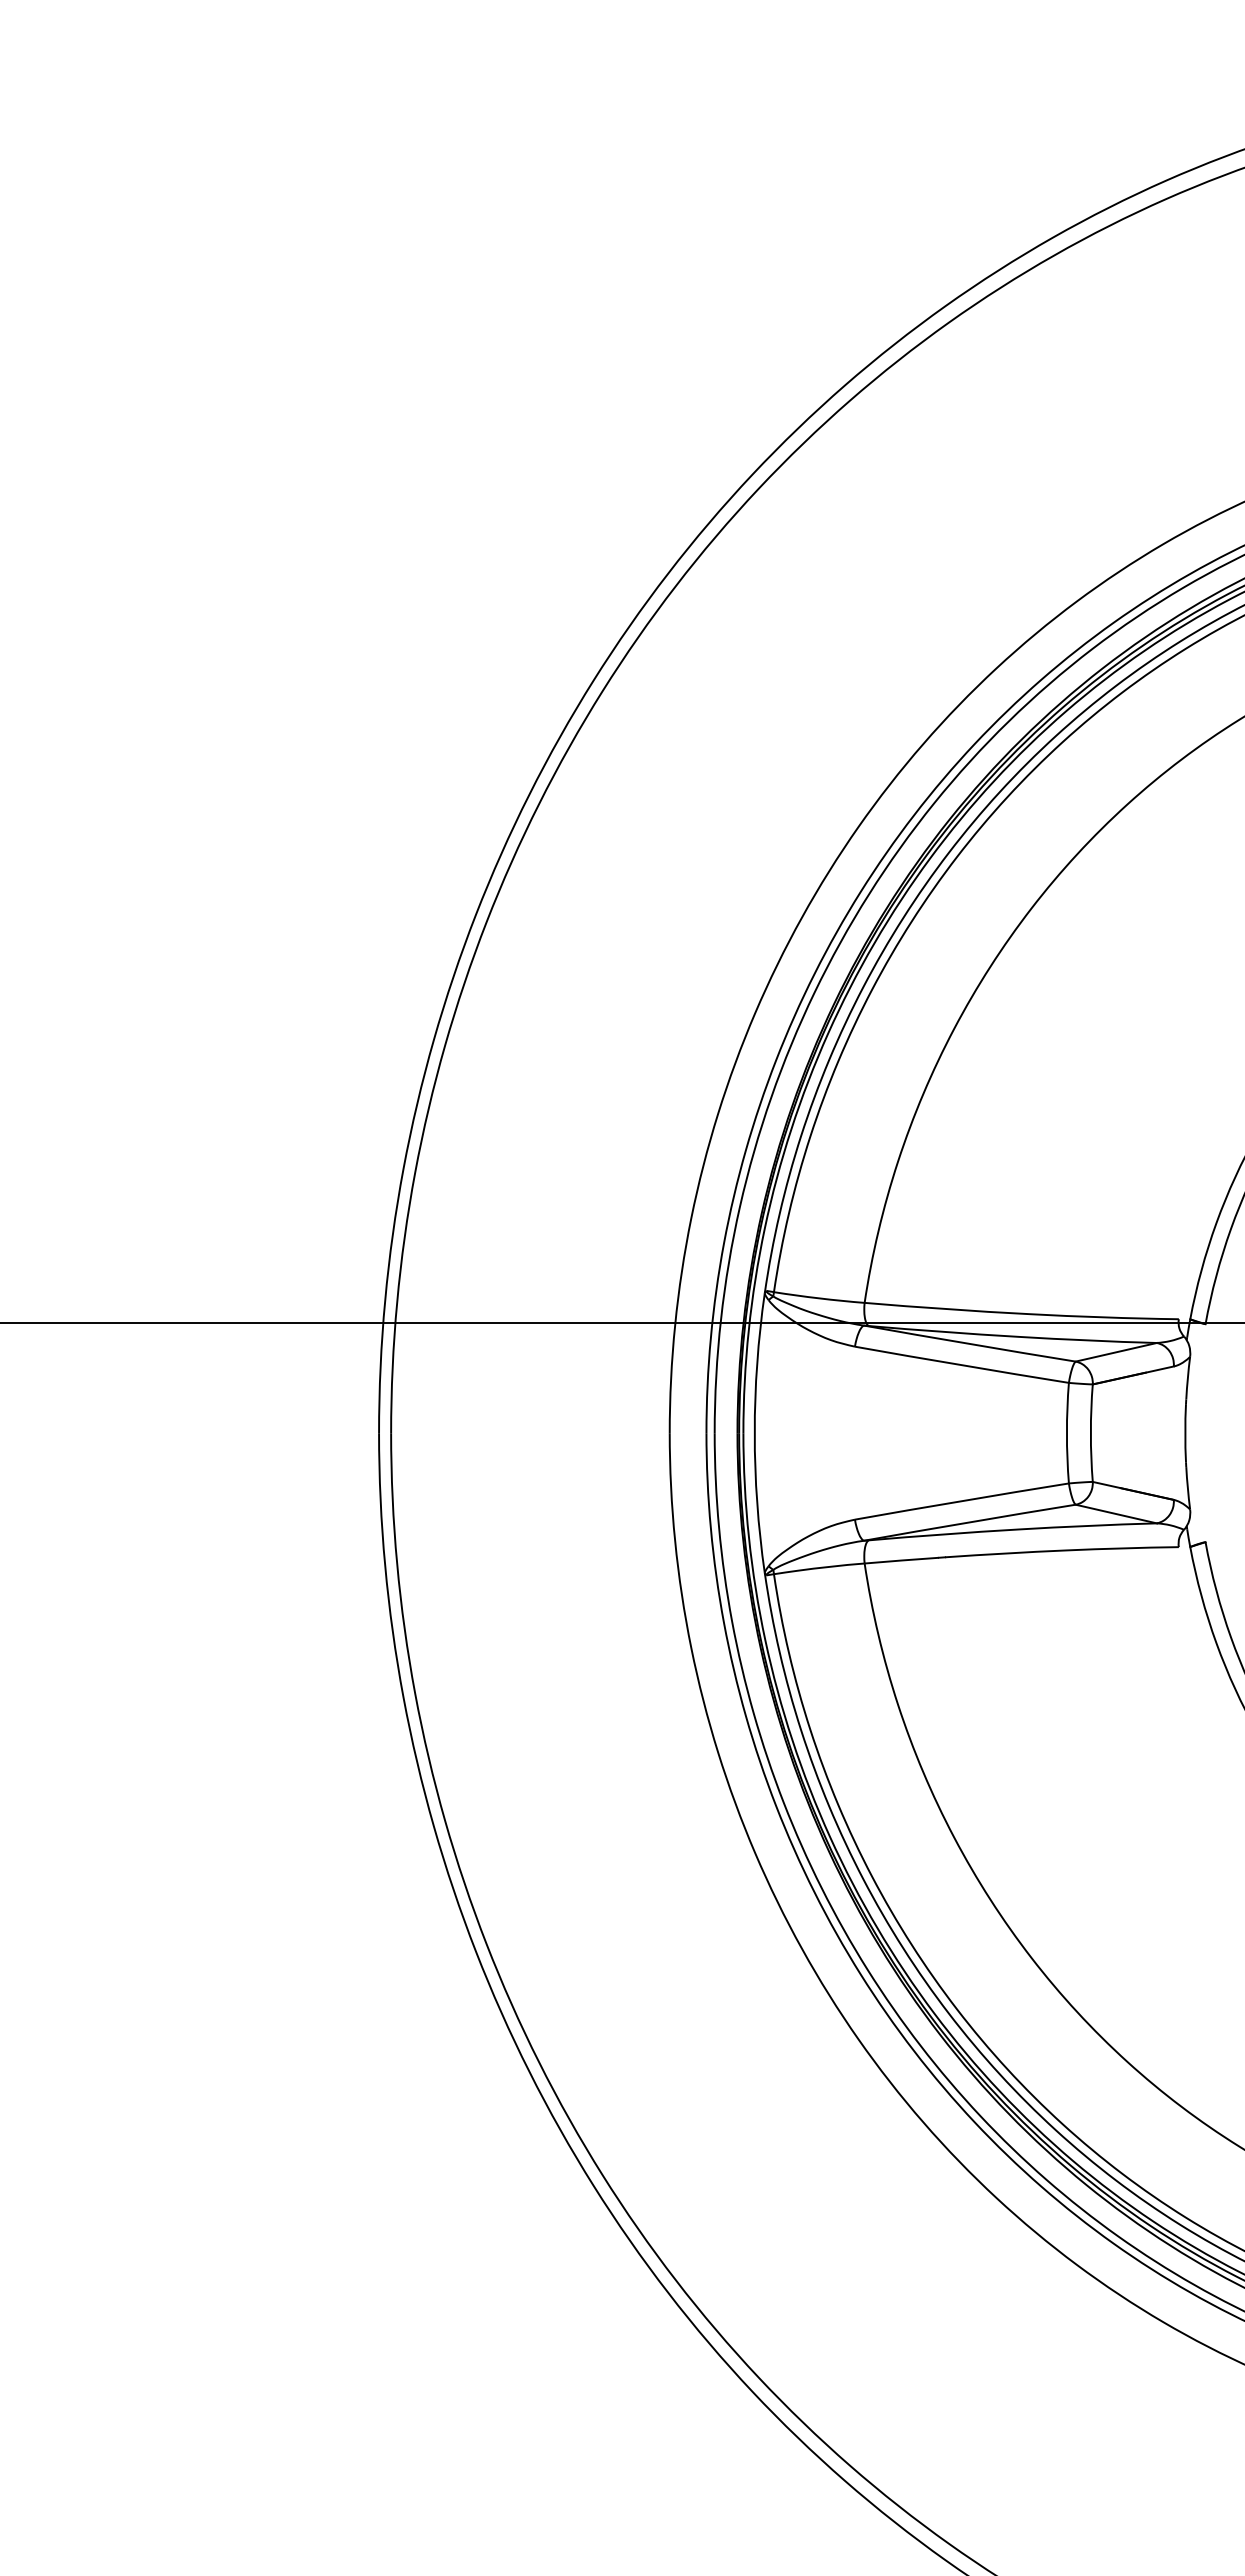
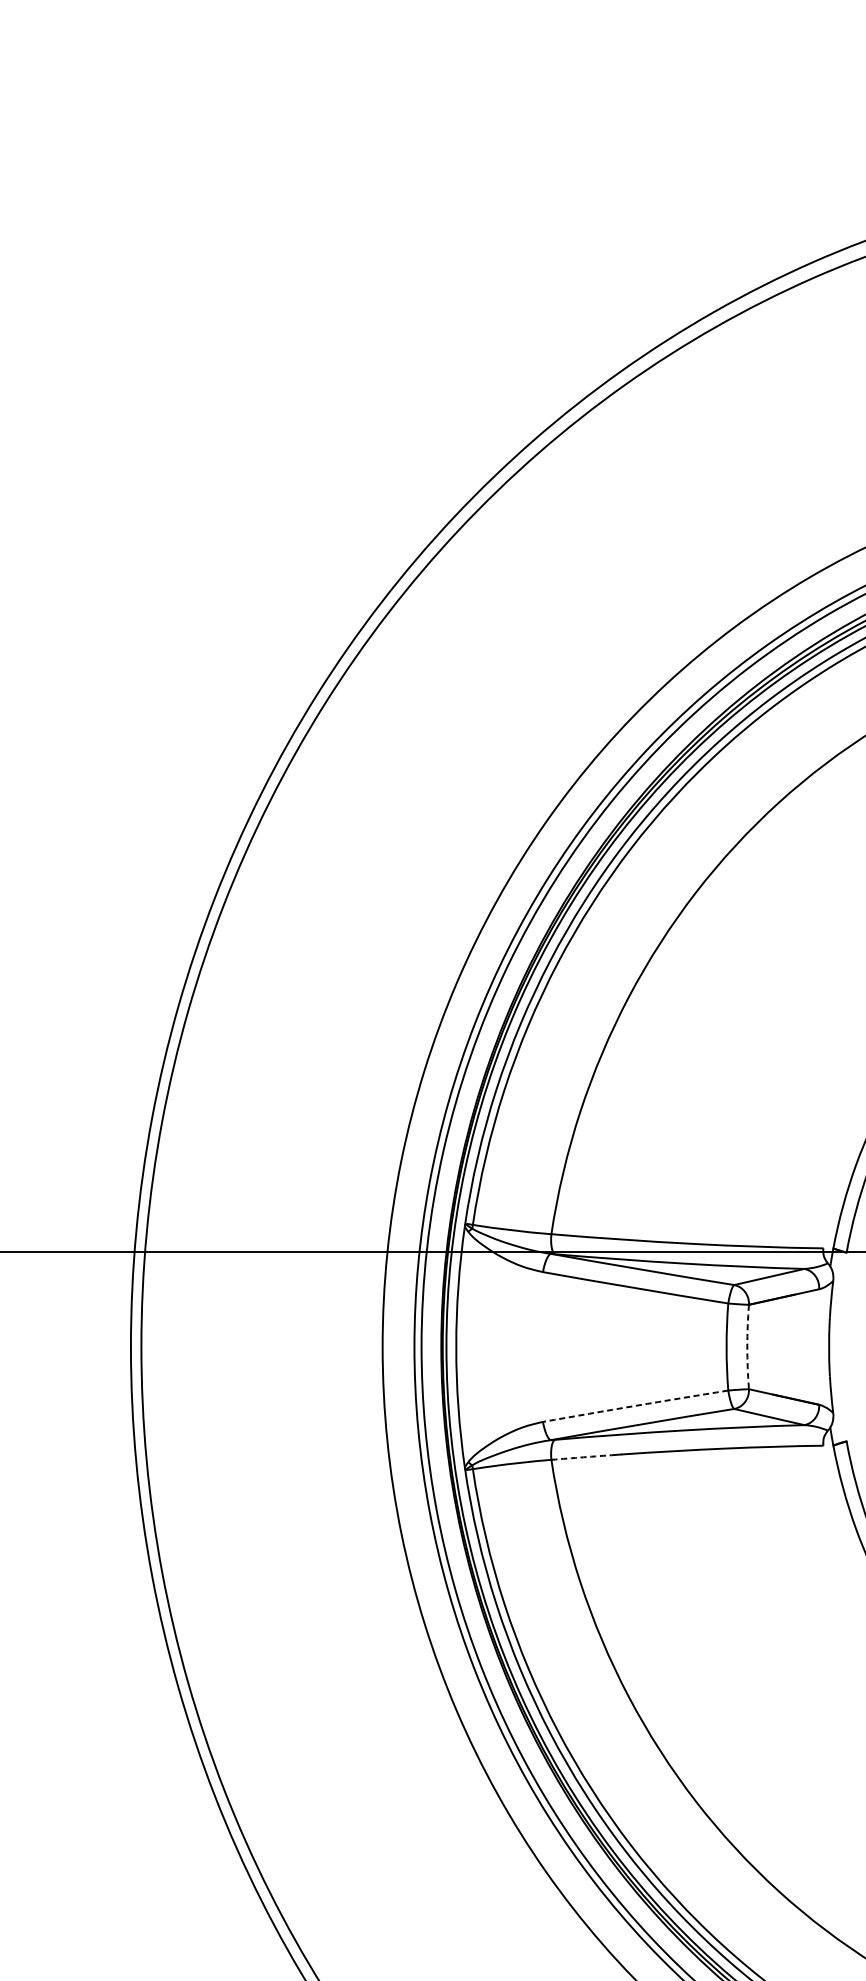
arc: (1090, 1433) -> (746, 1347), solid -> dashed
arc: (961, 1501) -> (635, 1406), solid -> dashed
arc: (901, 1560) -> (583, 1457), solid -> dashed

